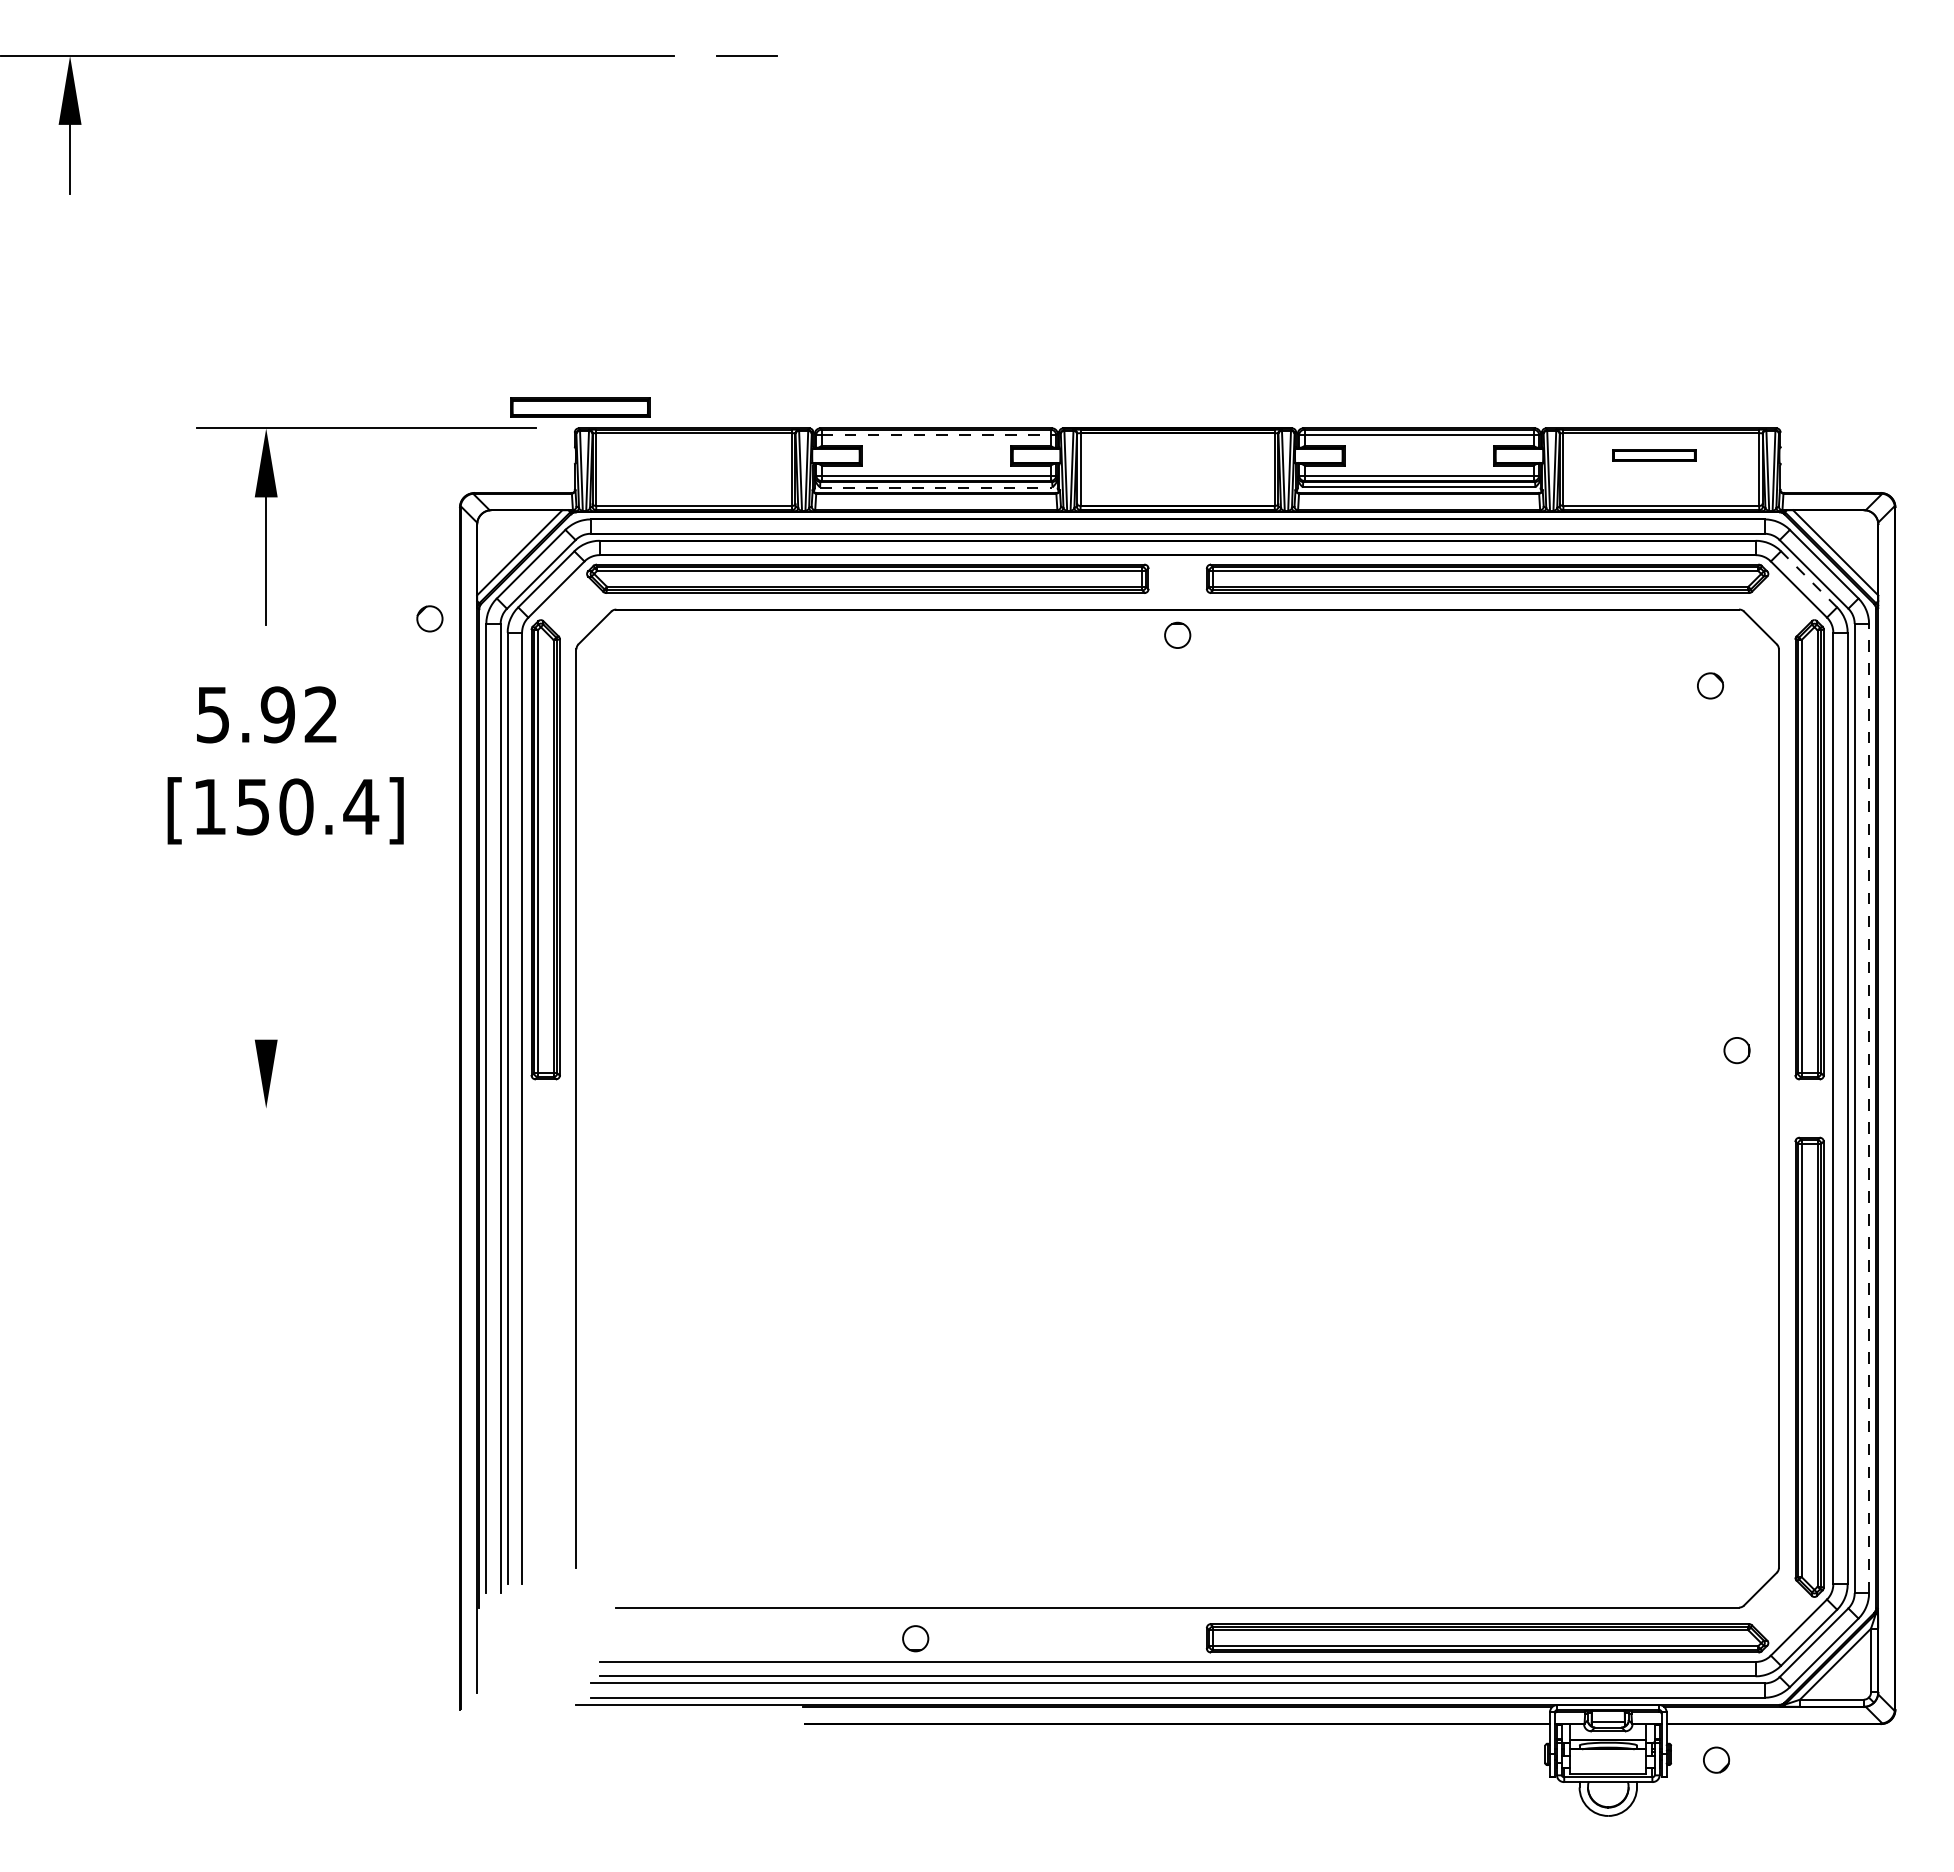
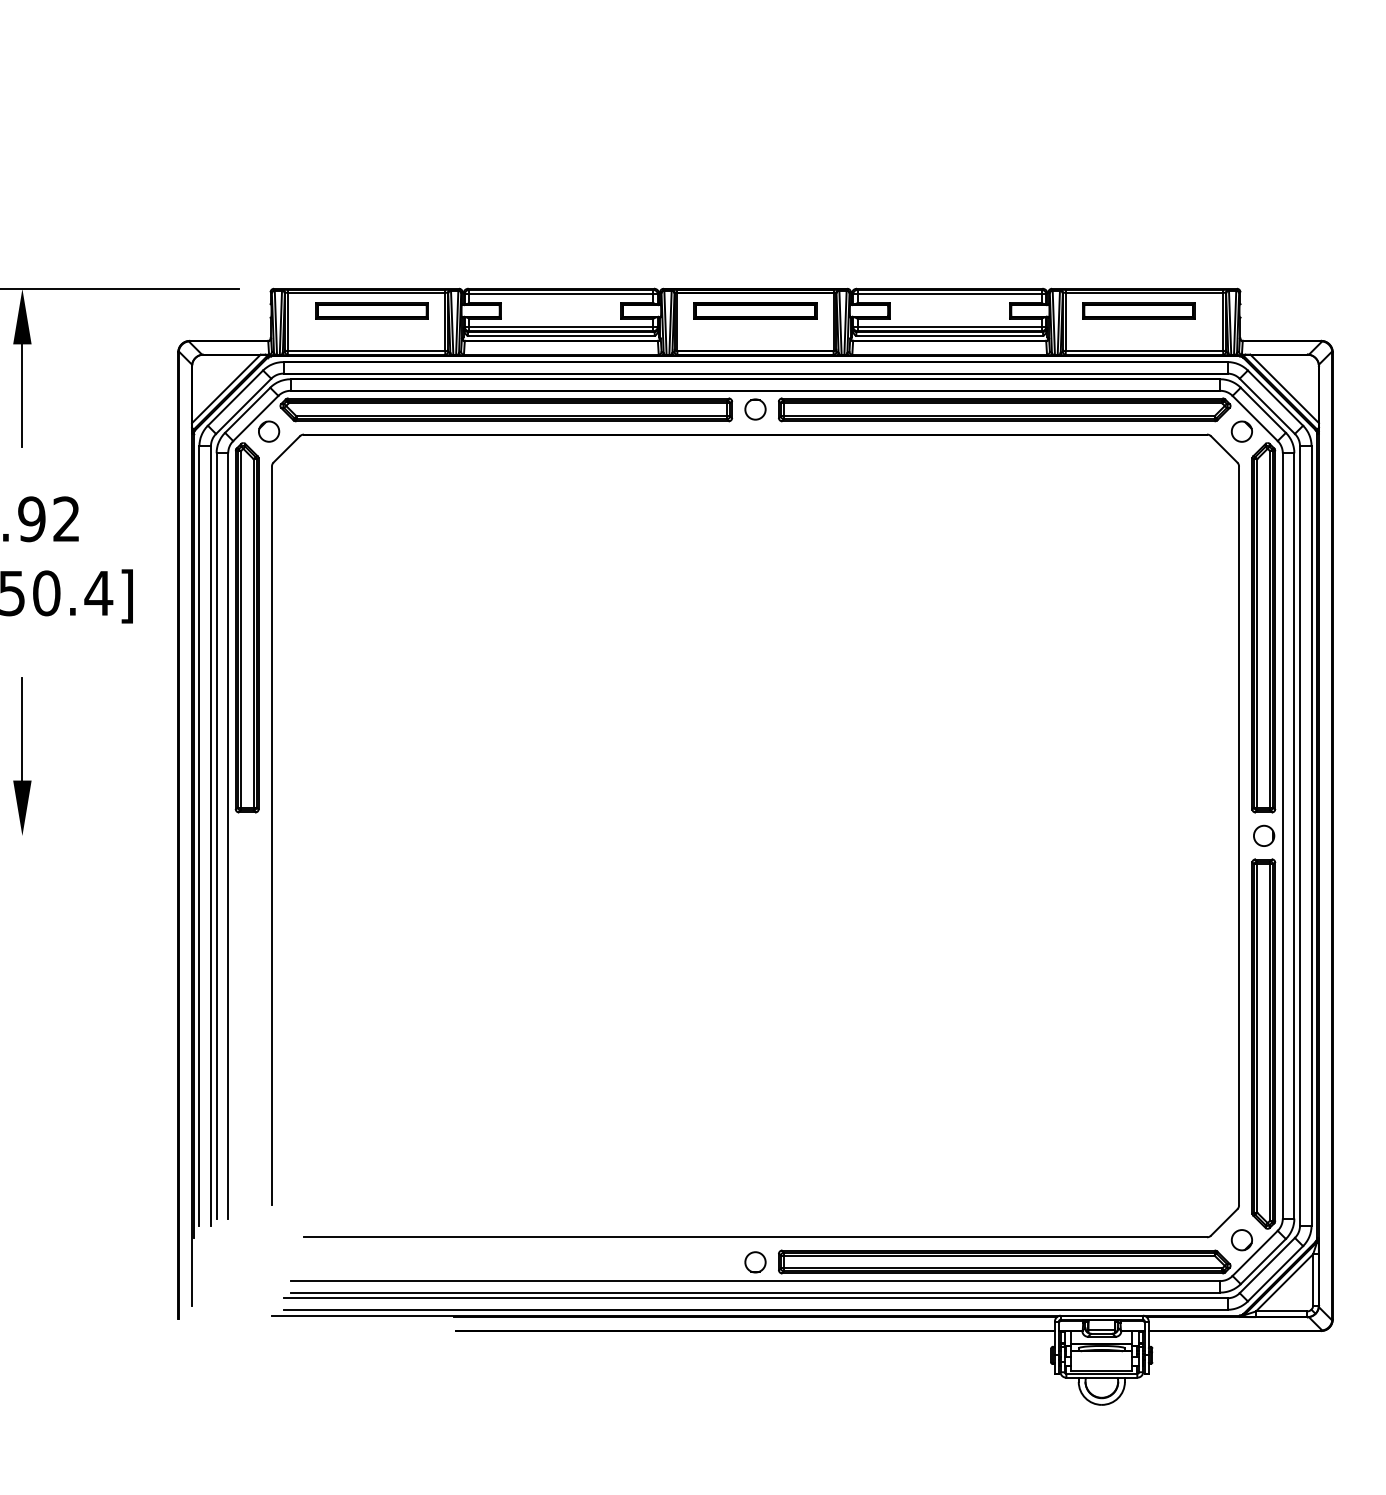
part: (580, 407) -> (372, 310), moved
line: (936, 435) -> (561, 294), dashed -> solid
part: (1177, 455) -> (755, 310), added
part: (1654, 455) -> (1139, 310), size x1.67
line: (936, 487) -> (561, 336), dashed -> solid
line: (1809, 579) -> (1263, 410), dashed -> solid
circle: (429, 618) -> (268, 431), moved
circle: (1177, 634) -> (755, 408), moved
circle: (1710, 685) -> (1241, 431), moved
line: (266, 975) -> (22, 728), added
circle: (1736, 1050) -> (1263, 835), moved
line: (1869, 1108) -> (1311, 835), dashed -> solid
circle: (915, 1638) -> (755, 1262), moved
circle: (1716, 1759) -> (1241, 1239), moved

